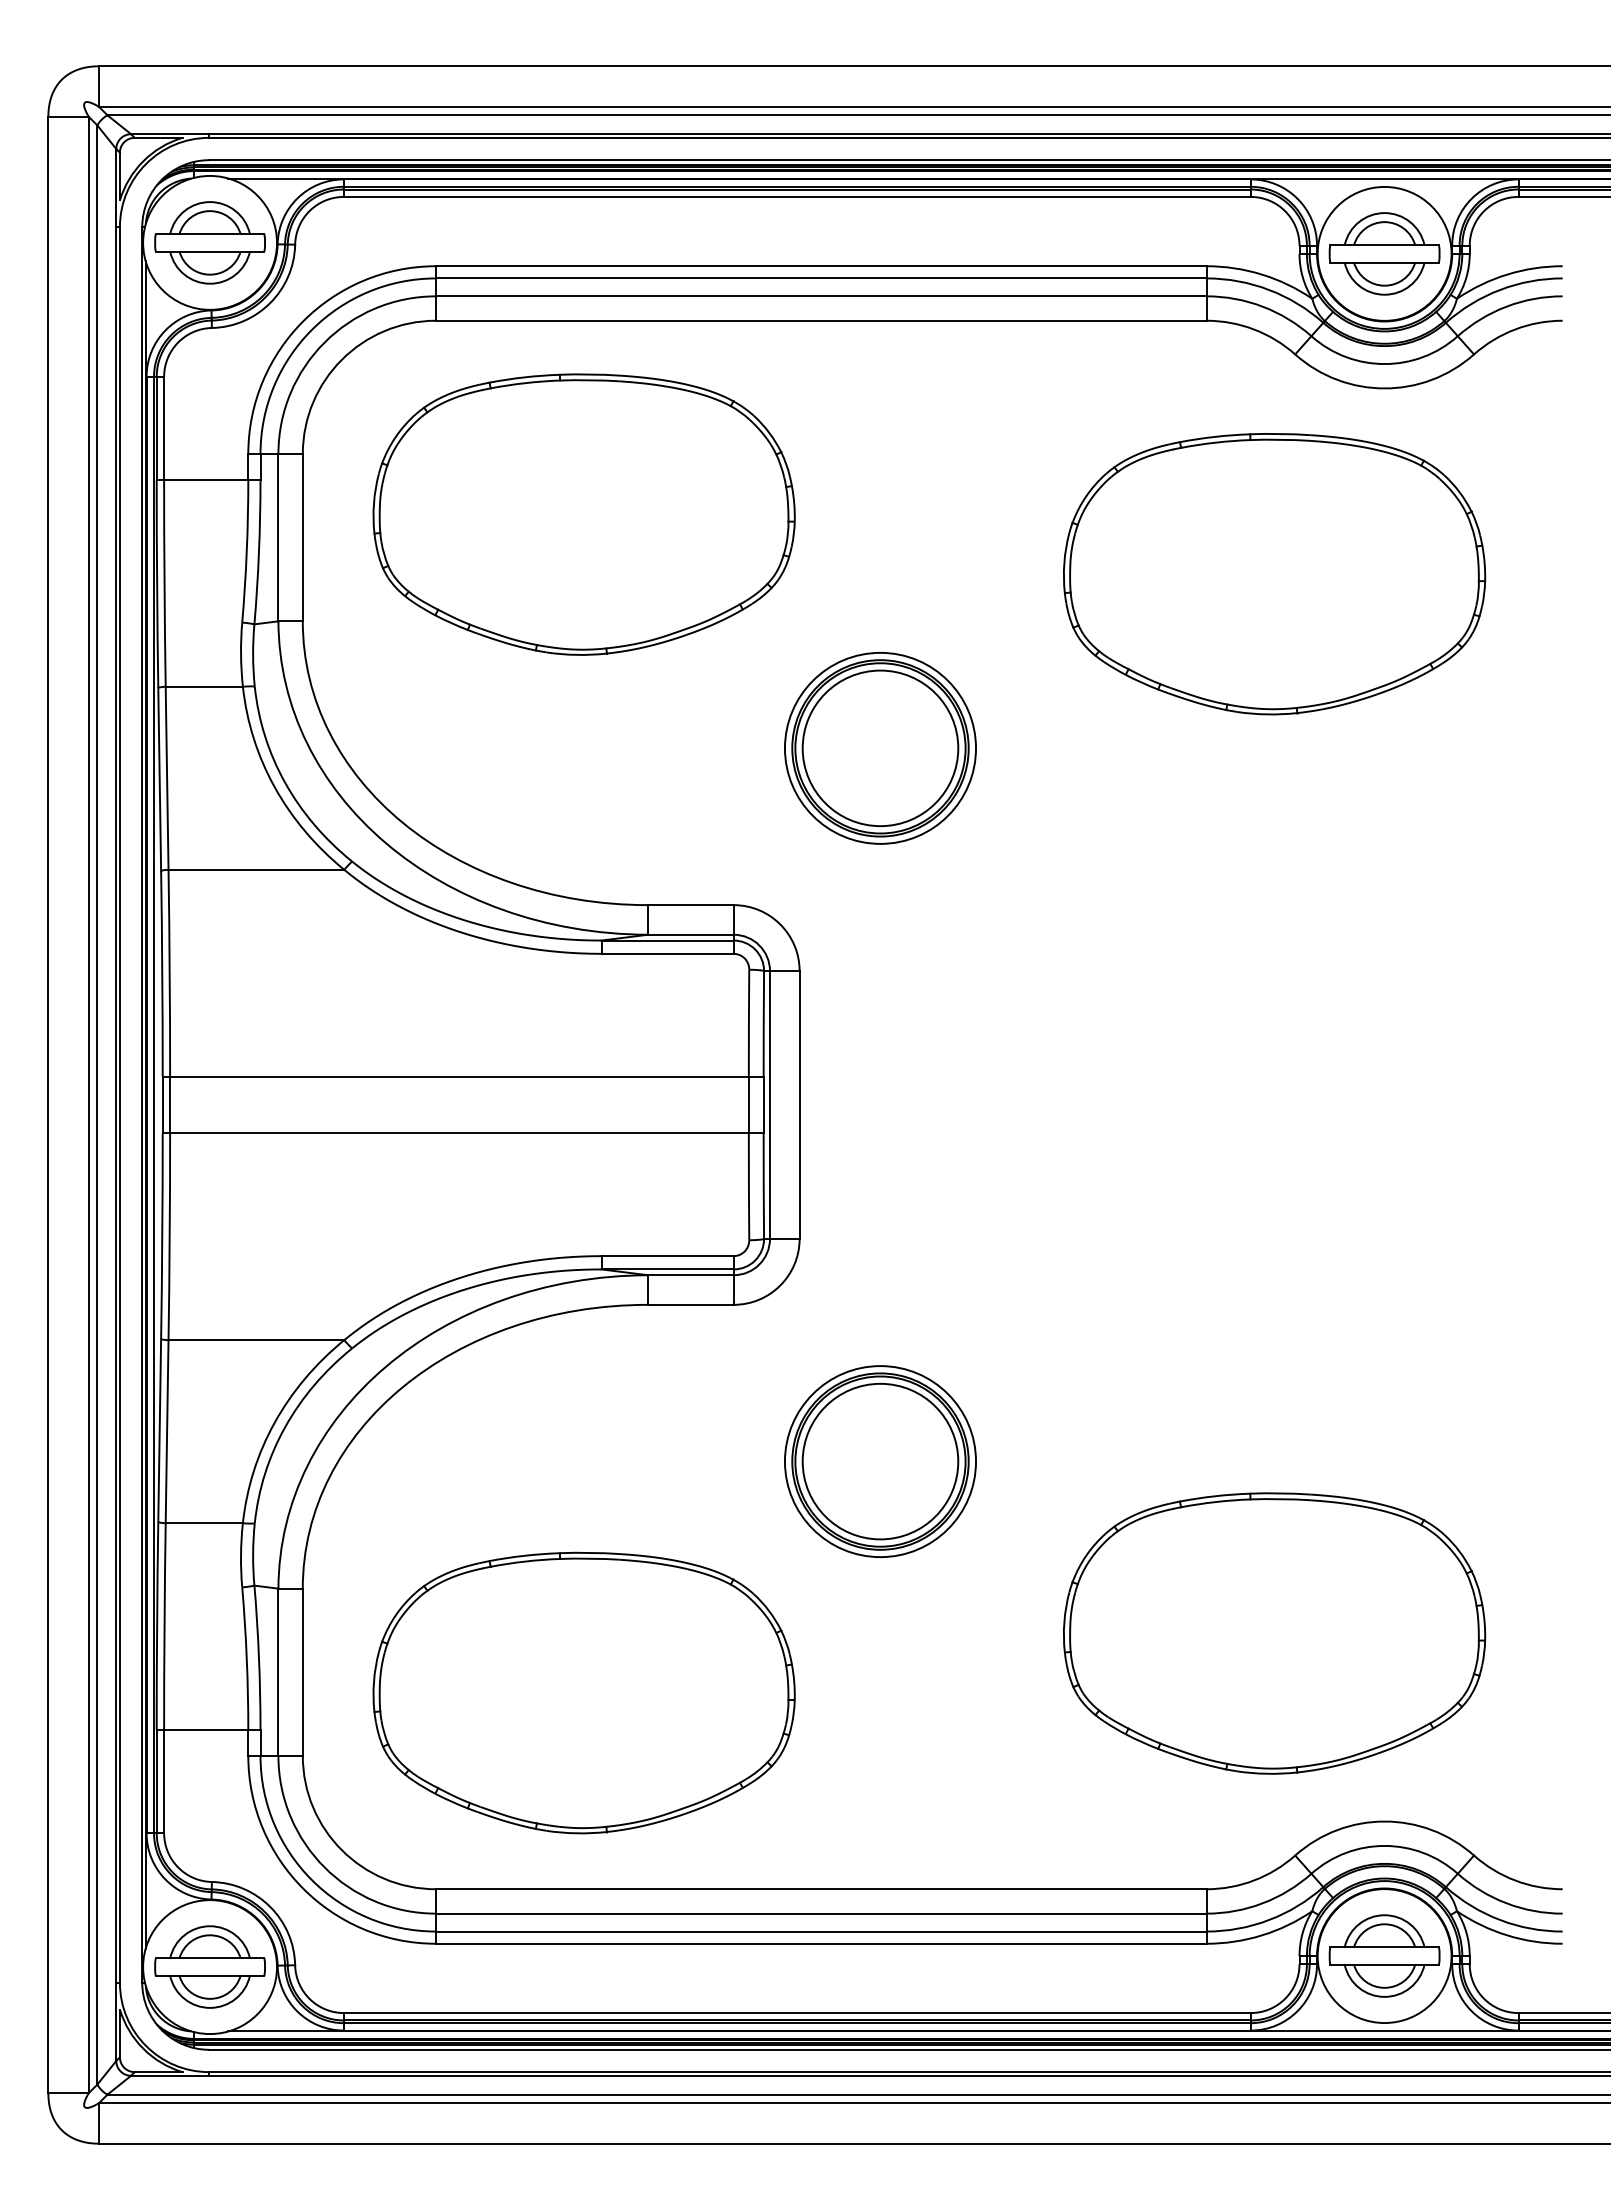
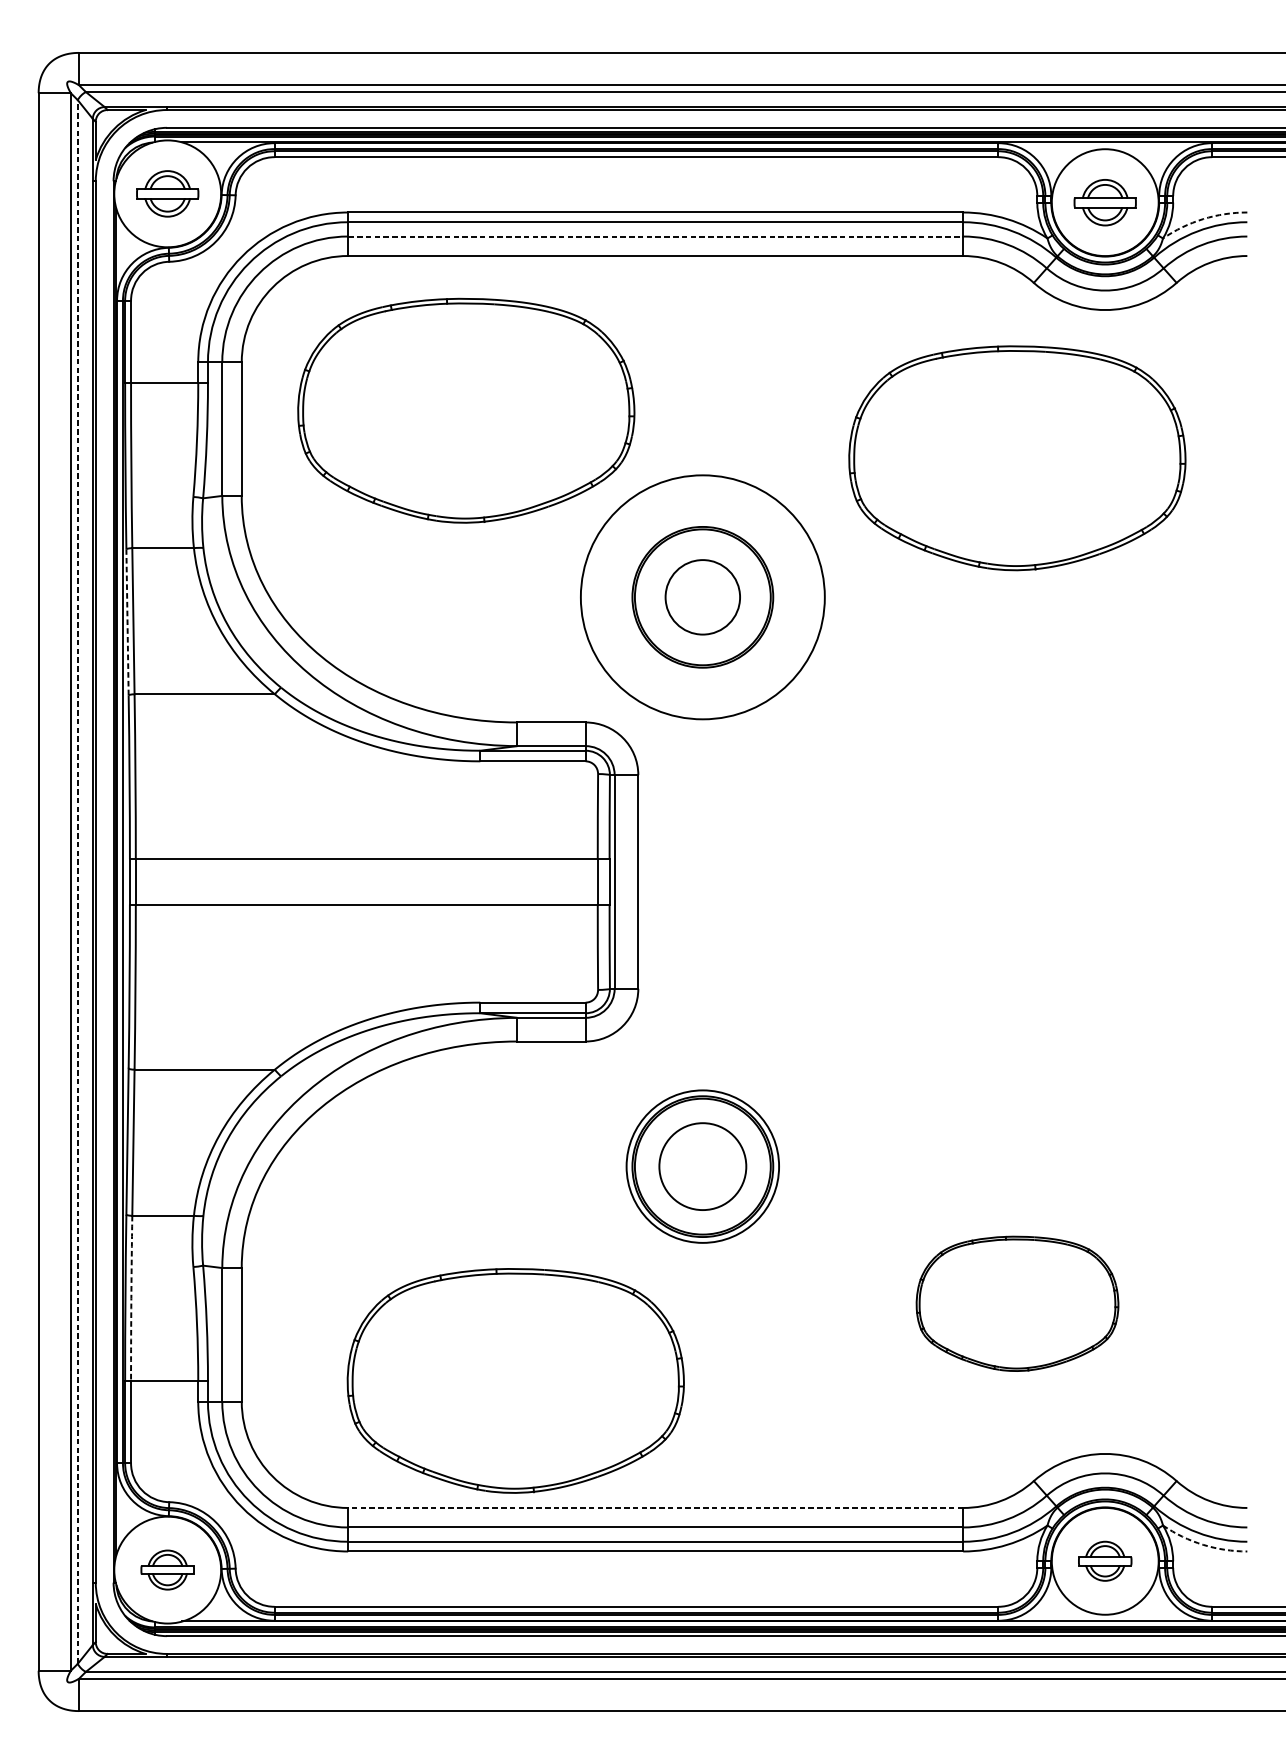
part: (209, 242) -> (167, 193), size x0.7
part: (1384, 253) -> (1105, 202), size x0.7
arc: (1507, 274) -> (1203, 219), solid -> dashed
line: (821, 296) -> (655, 236), solid -> dashed
circle: (880, 747) -> (702, 596), size x1.6
circle: (880, 748) -> (702, 597), size x0.6
line: (159, 779) -> (127, 622), solid -> dashed
line: (97, 1105) -> (77, 882), solid -> dashed
circle: (880, 1461) -> (702, 1166), size x0.7
arc: (164, 1626) -> (131, 1298), solid -> dashed
part: (1274, 1633) -> (1017, 1303), size x0.6
part: (583, 1692) -> (515, 1380), moved
line: (820, 1889) -> (654, 1508), solid -> dashed
arc: (1507, 1935) -> (1203, 1544), solid -> dashed
part: (1384, 1955) -> (1105, 1560), size x0.6
part: (209, 1966) -> (167, 1569), size x0.6

